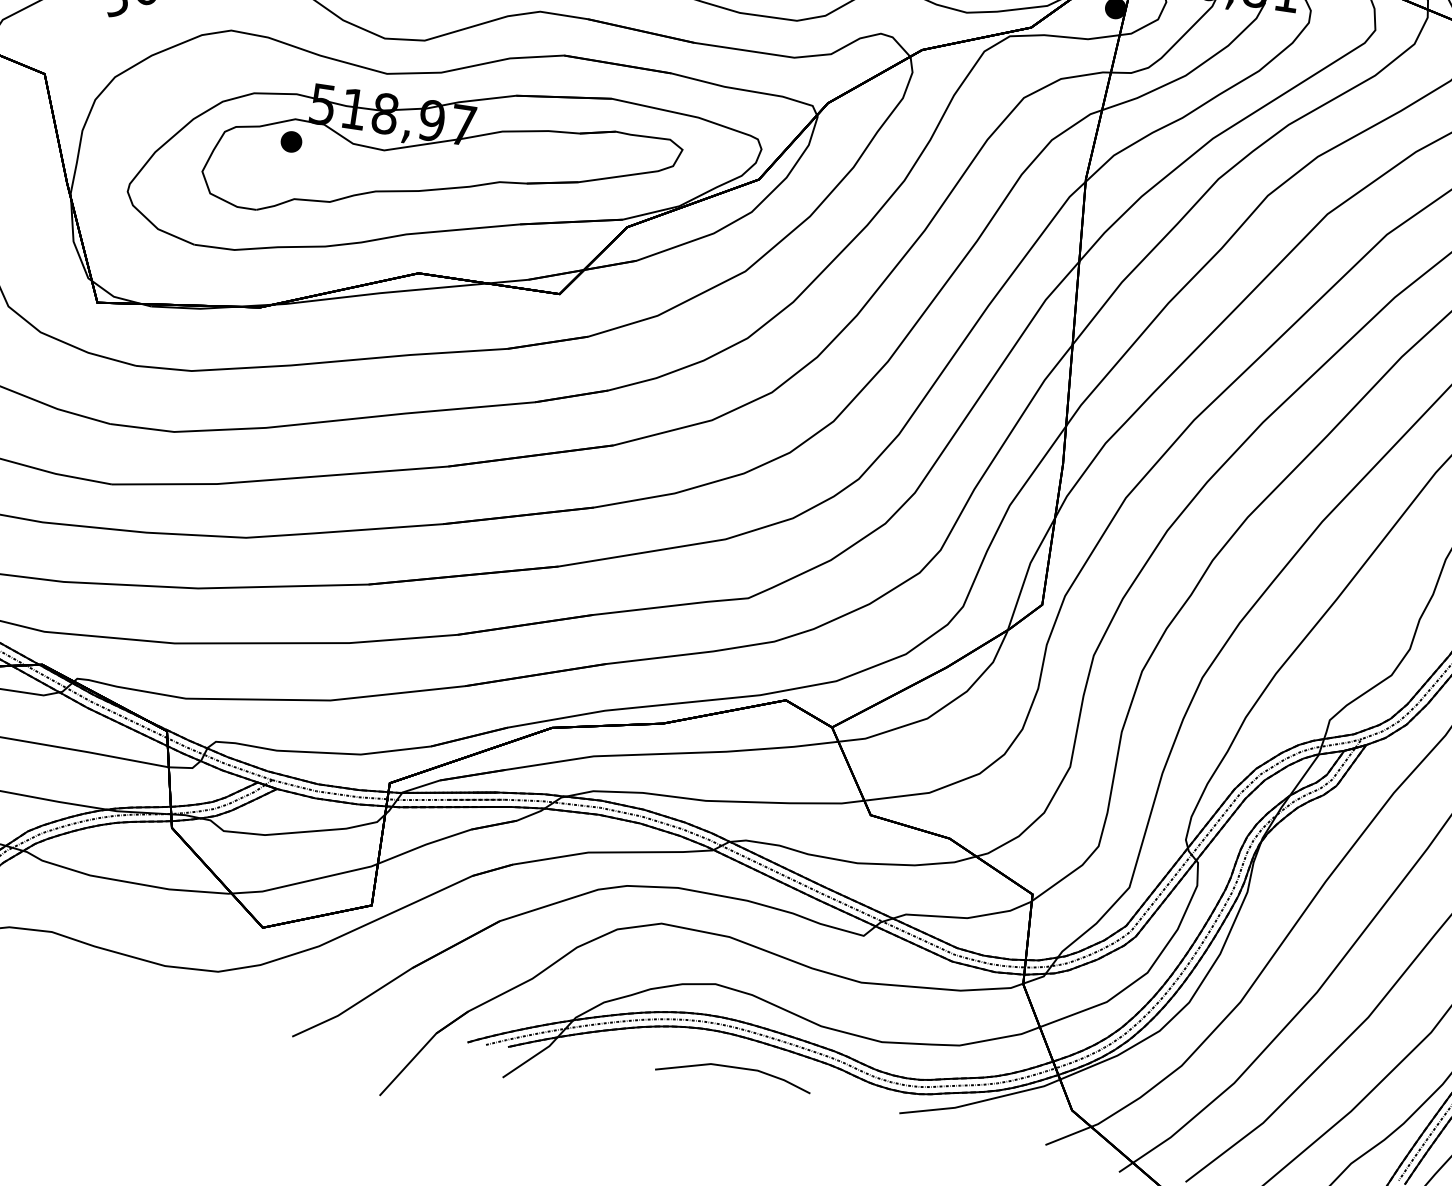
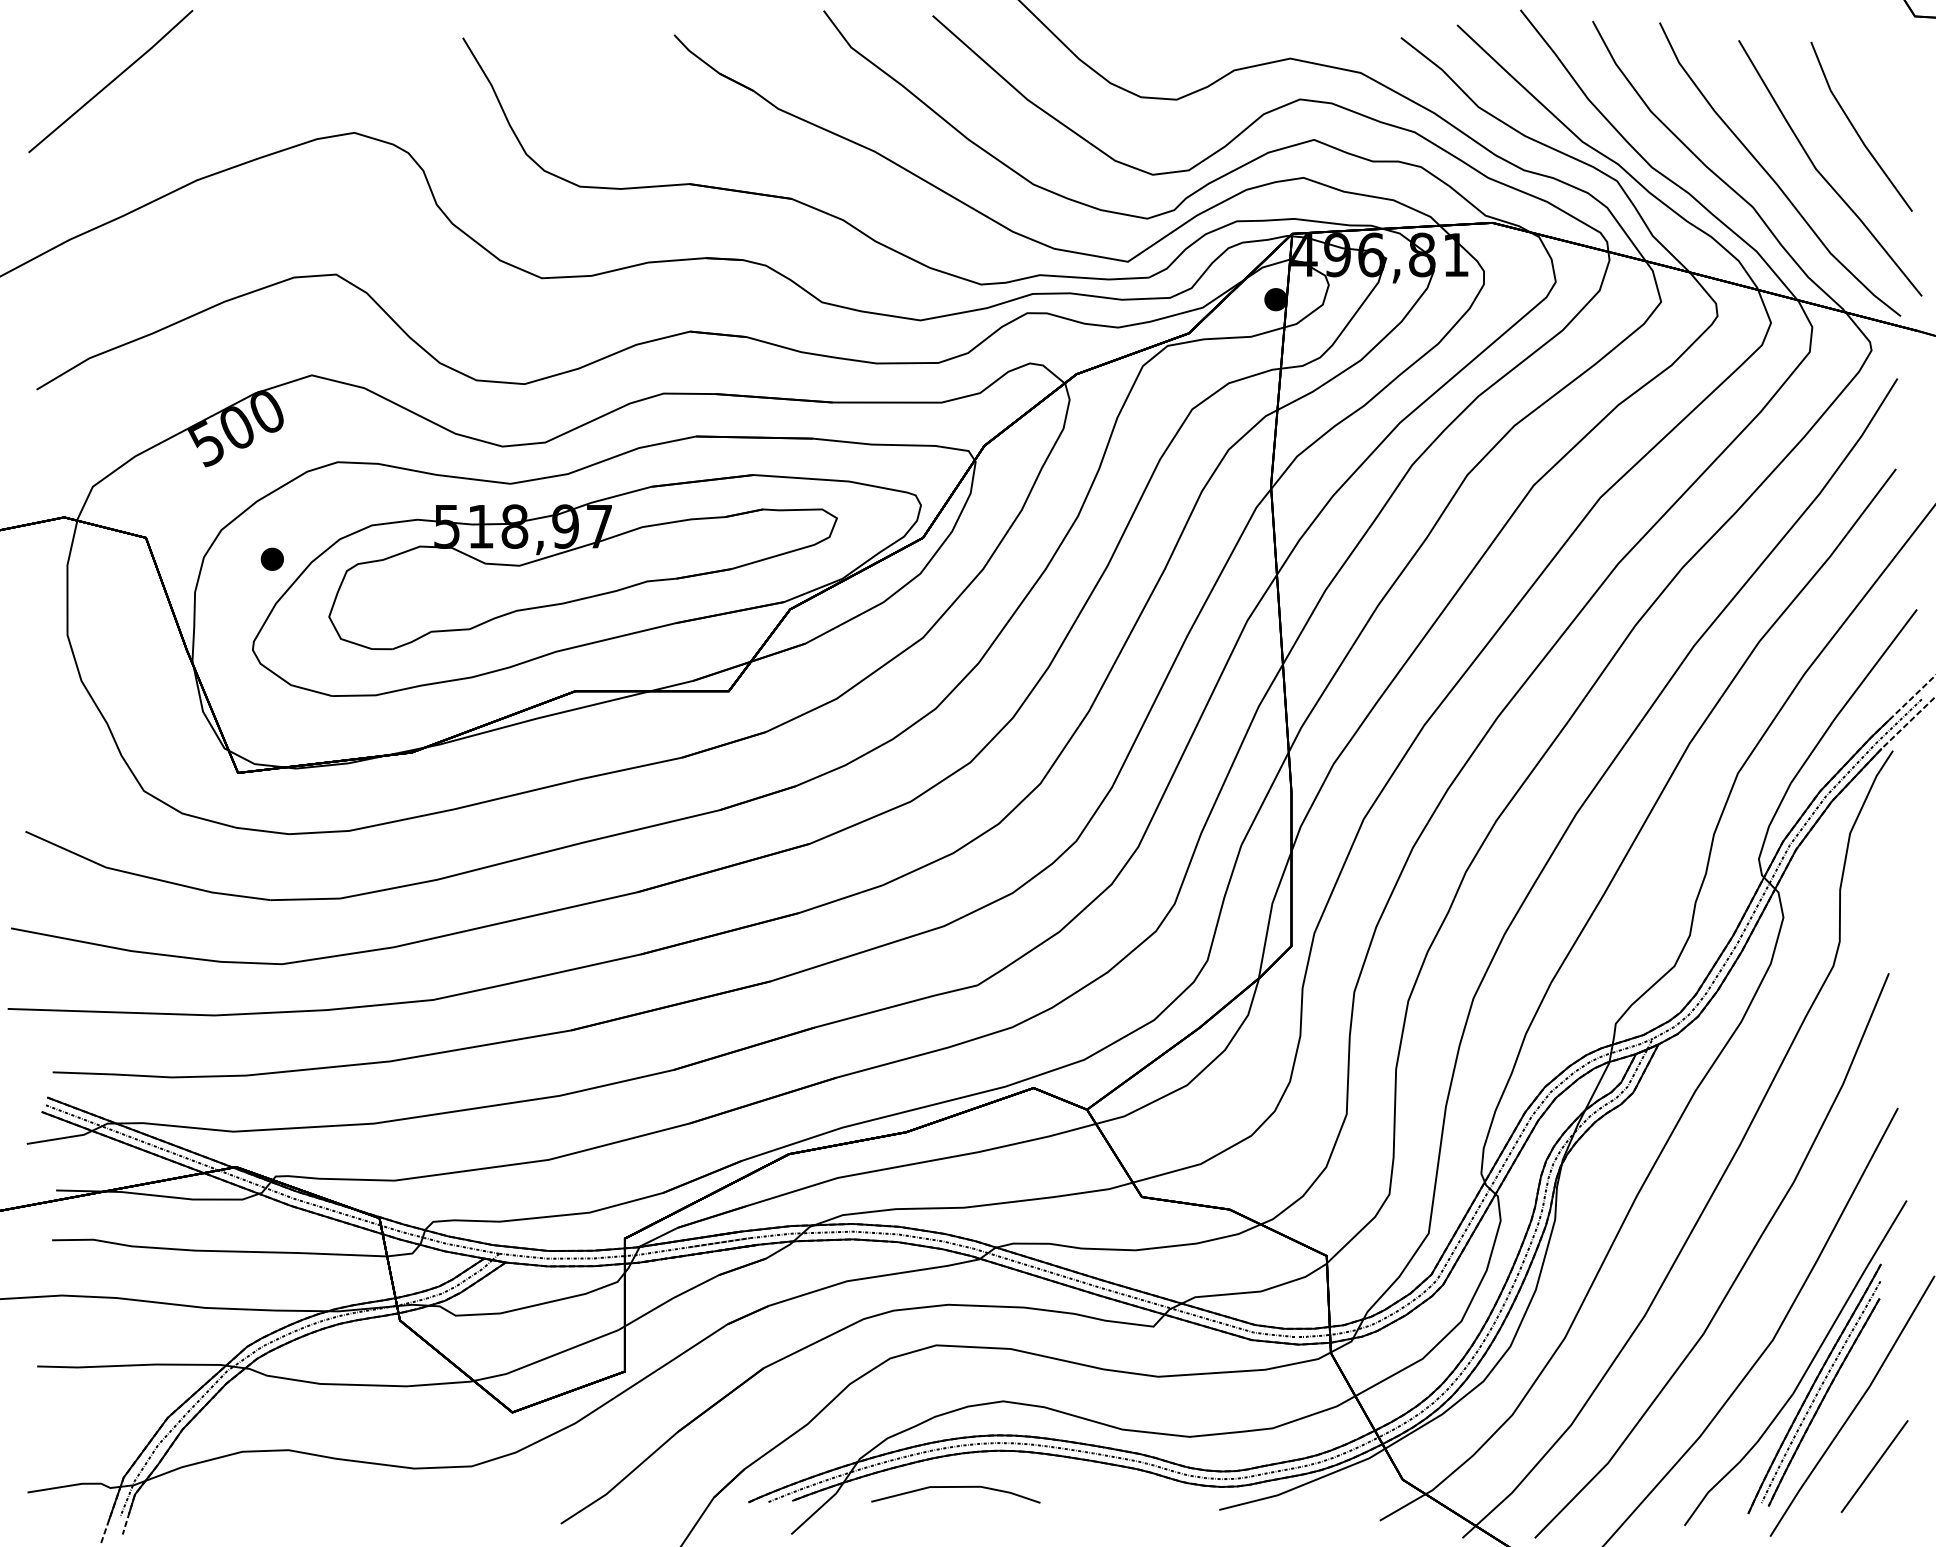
part: (290, 141) -> (271, 558), moved
line: (734, 1067) -> (955, 1487), moved

